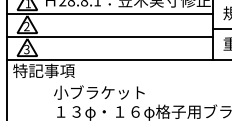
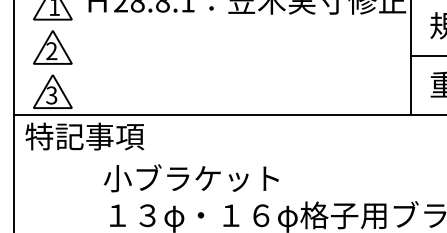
line: (110, 13) -> (212, 25), removed
line: (110, 36) -> (212, 70), removed

